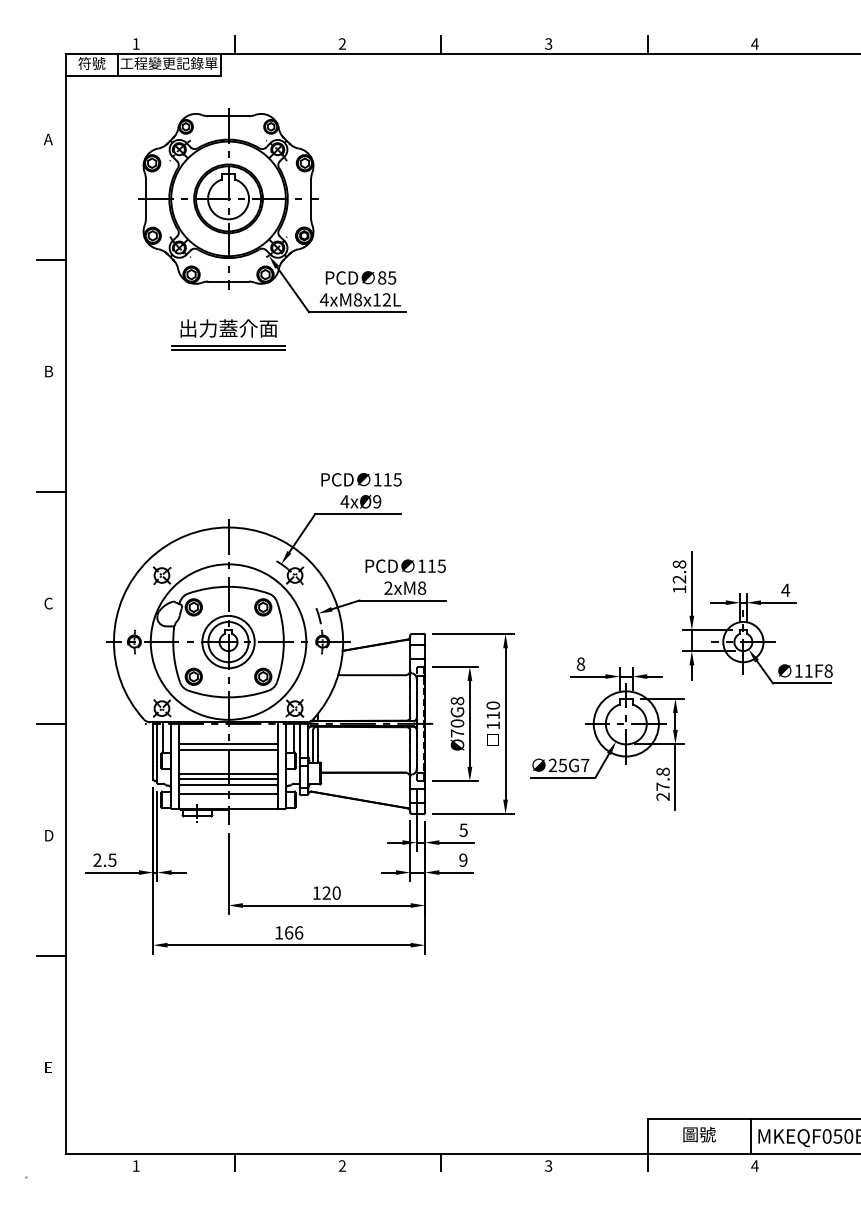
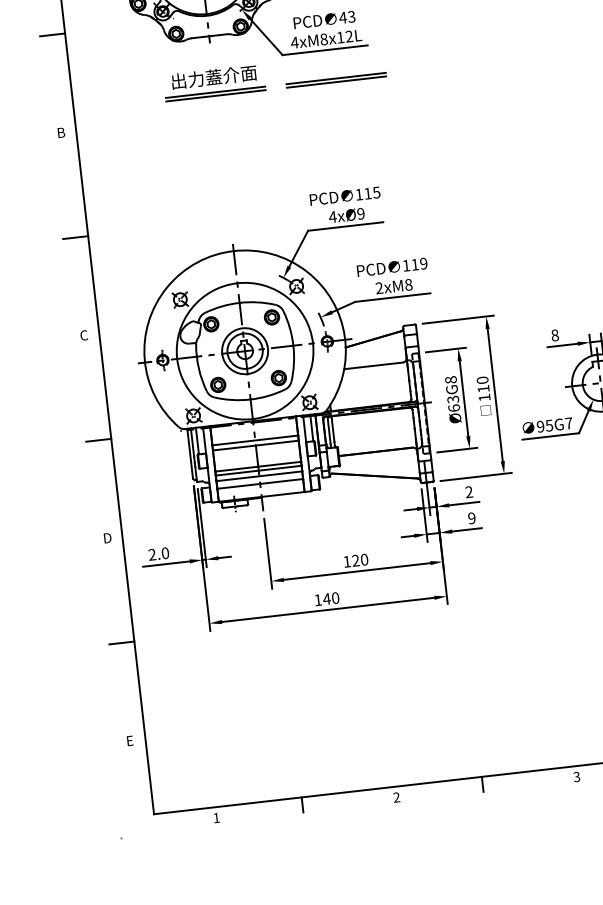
text: (386, 277) -> (346, 17), 85 -> 43
part: (366, 347) -> (336, 80), added
text: (441, 565) -> (423, 263), 115 -> 119
text: (457, 728) -> (453, 403), Ø70G8 -> Ø63G8
text: (552, 765) -> (540, 426), 25G7 -> 95G7
text: (463, 829) -> (468, 491), 5 -> 2
text: (112, 859) -> (165, 552), 2.5 -> 2.0
text: (293, 932) -> (330, 598), 166 -> 140

